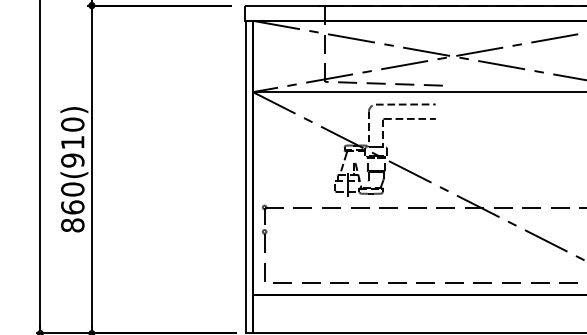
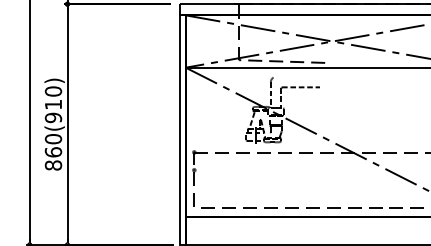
line: (405, 104) -> (297, 76), removed

